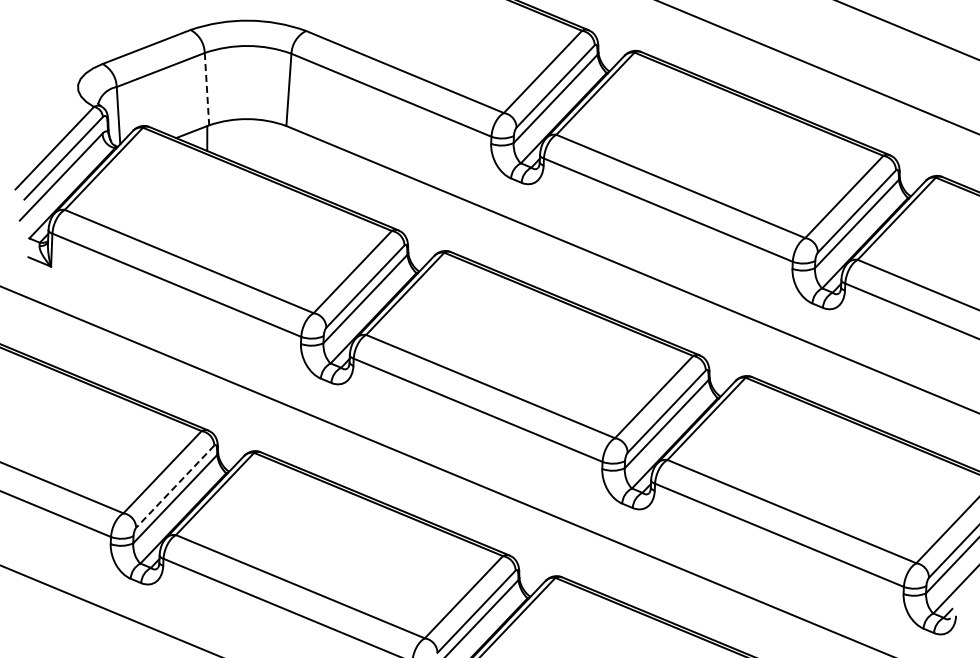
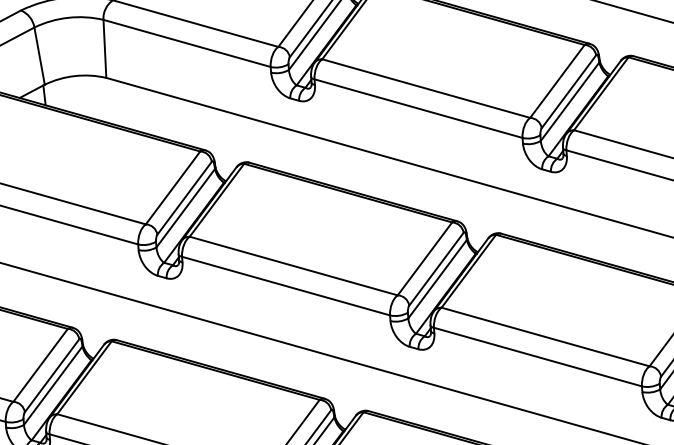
line: (207, 89) -> (40, 56), dashed -> solid
line: (175, 486) -> (52, 375), dashed -> solid

